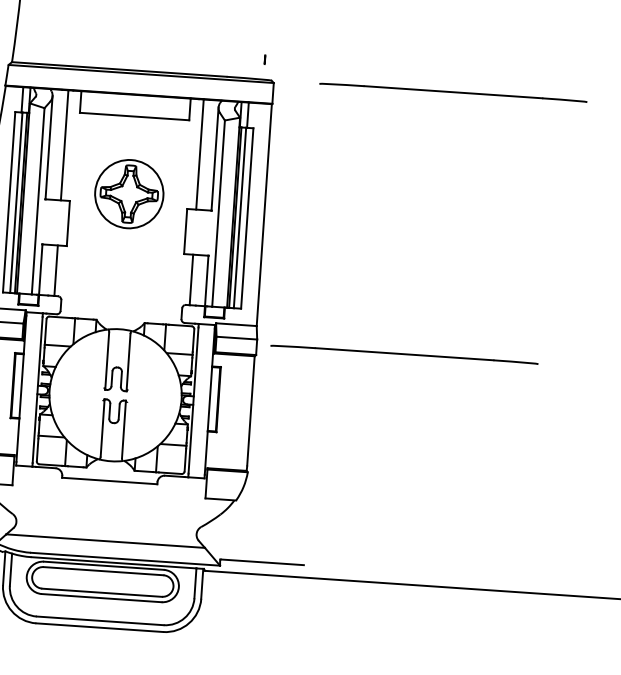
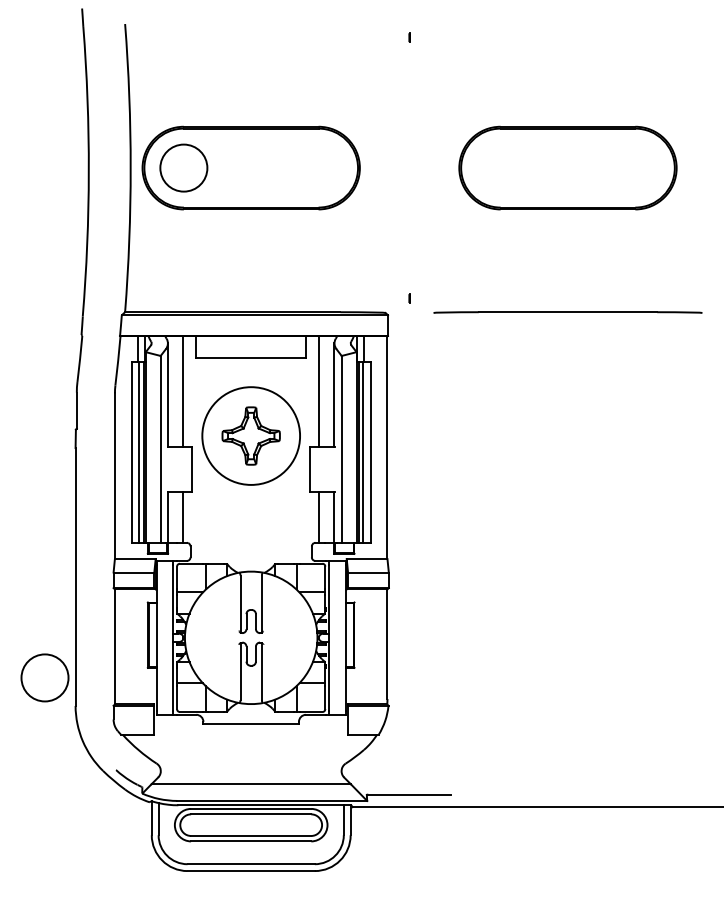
part: (264, 59) -> (409, 298), moved
circle: (129, 193) -> (251, 435), size x1.43
line: (404, 354) -> (536, 577), removed

